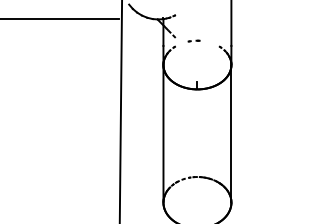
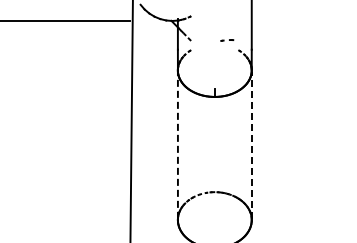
part: (194, 41) -> (227, 40), moved
line: (163, 134) -> (177, 145), solid -> dashed
line: (231, 134) -> (251, 145), solid -> dashed

